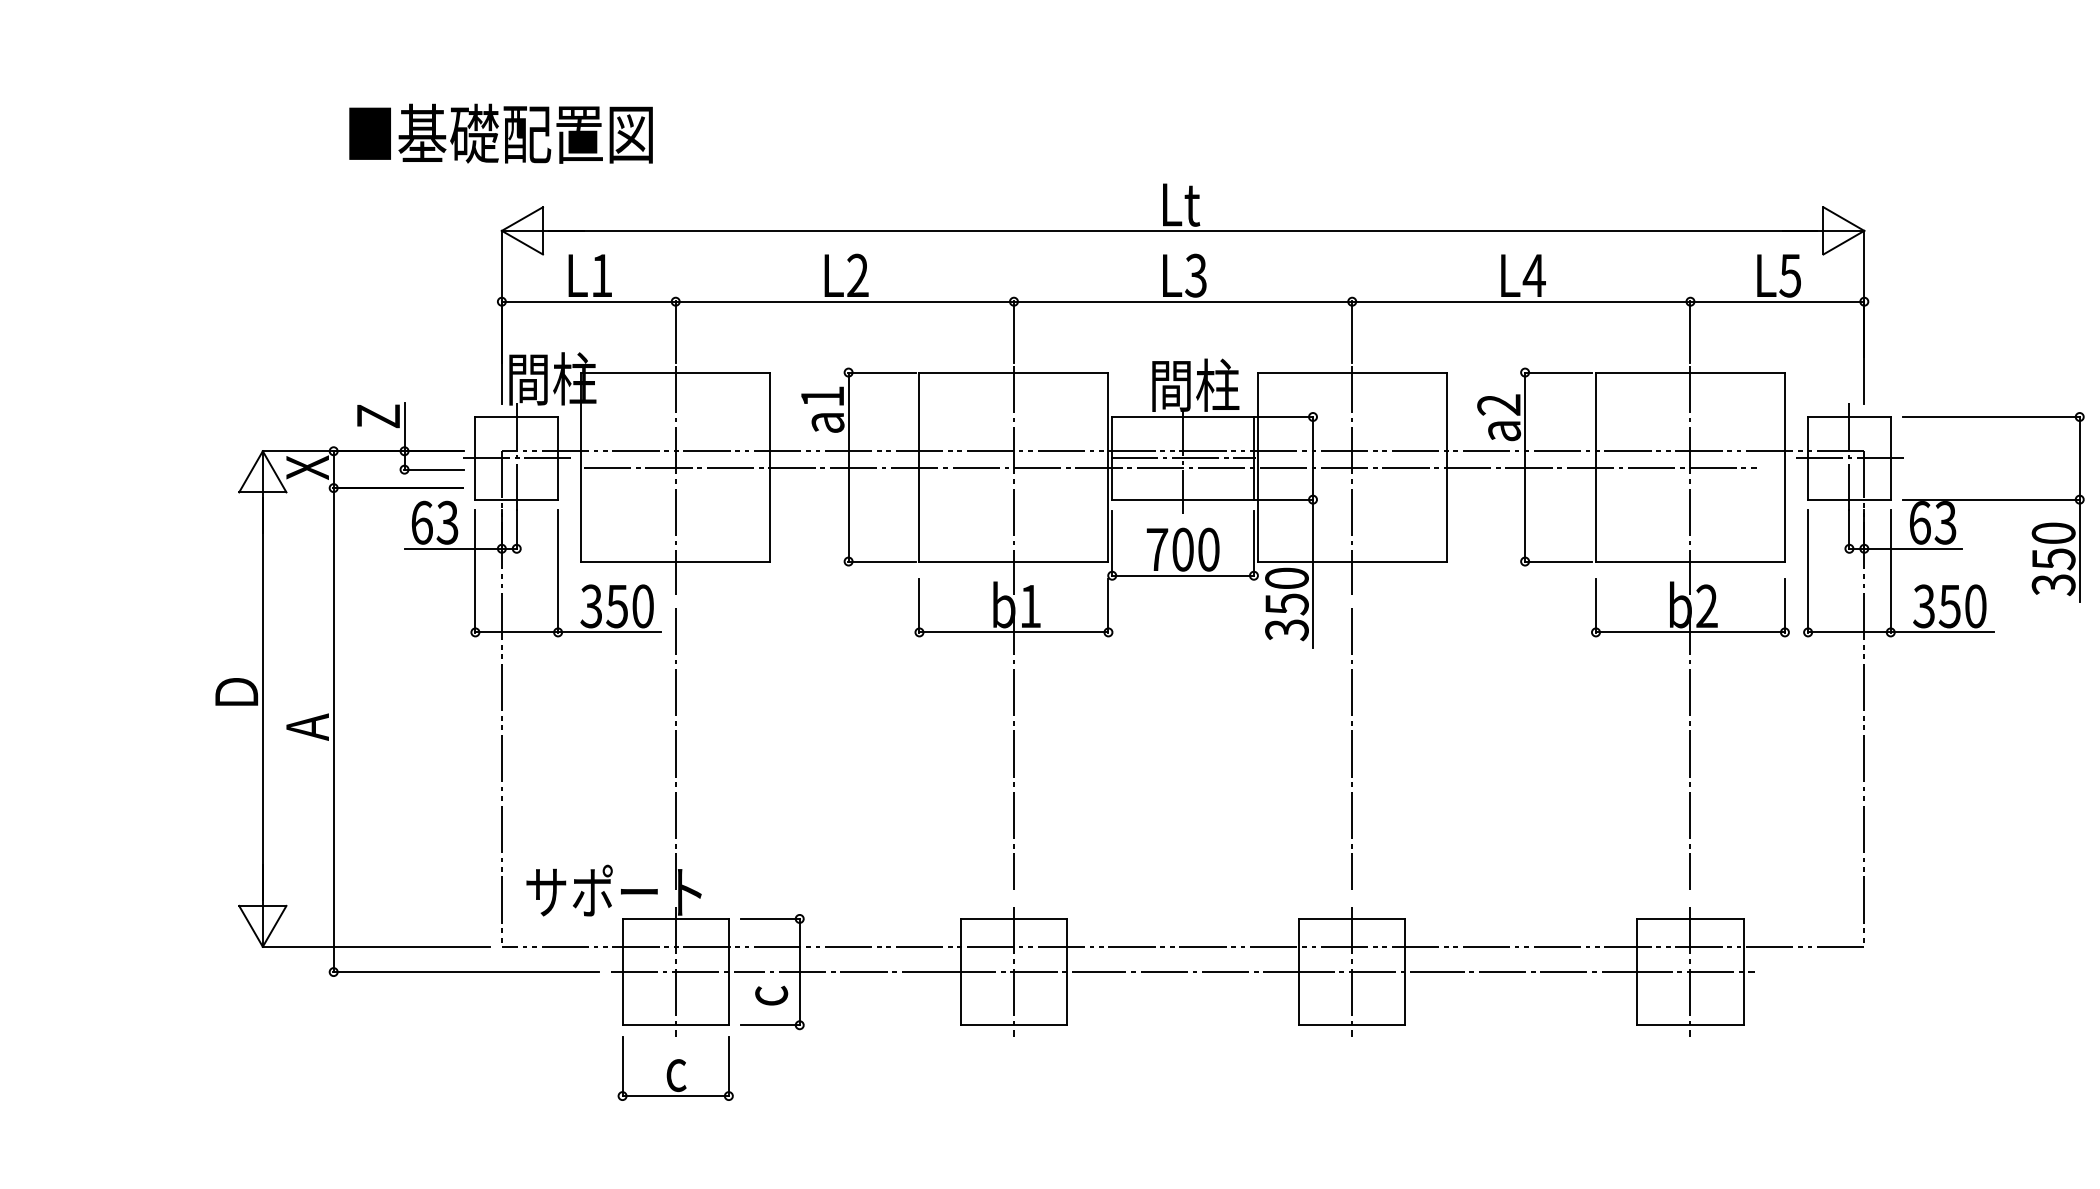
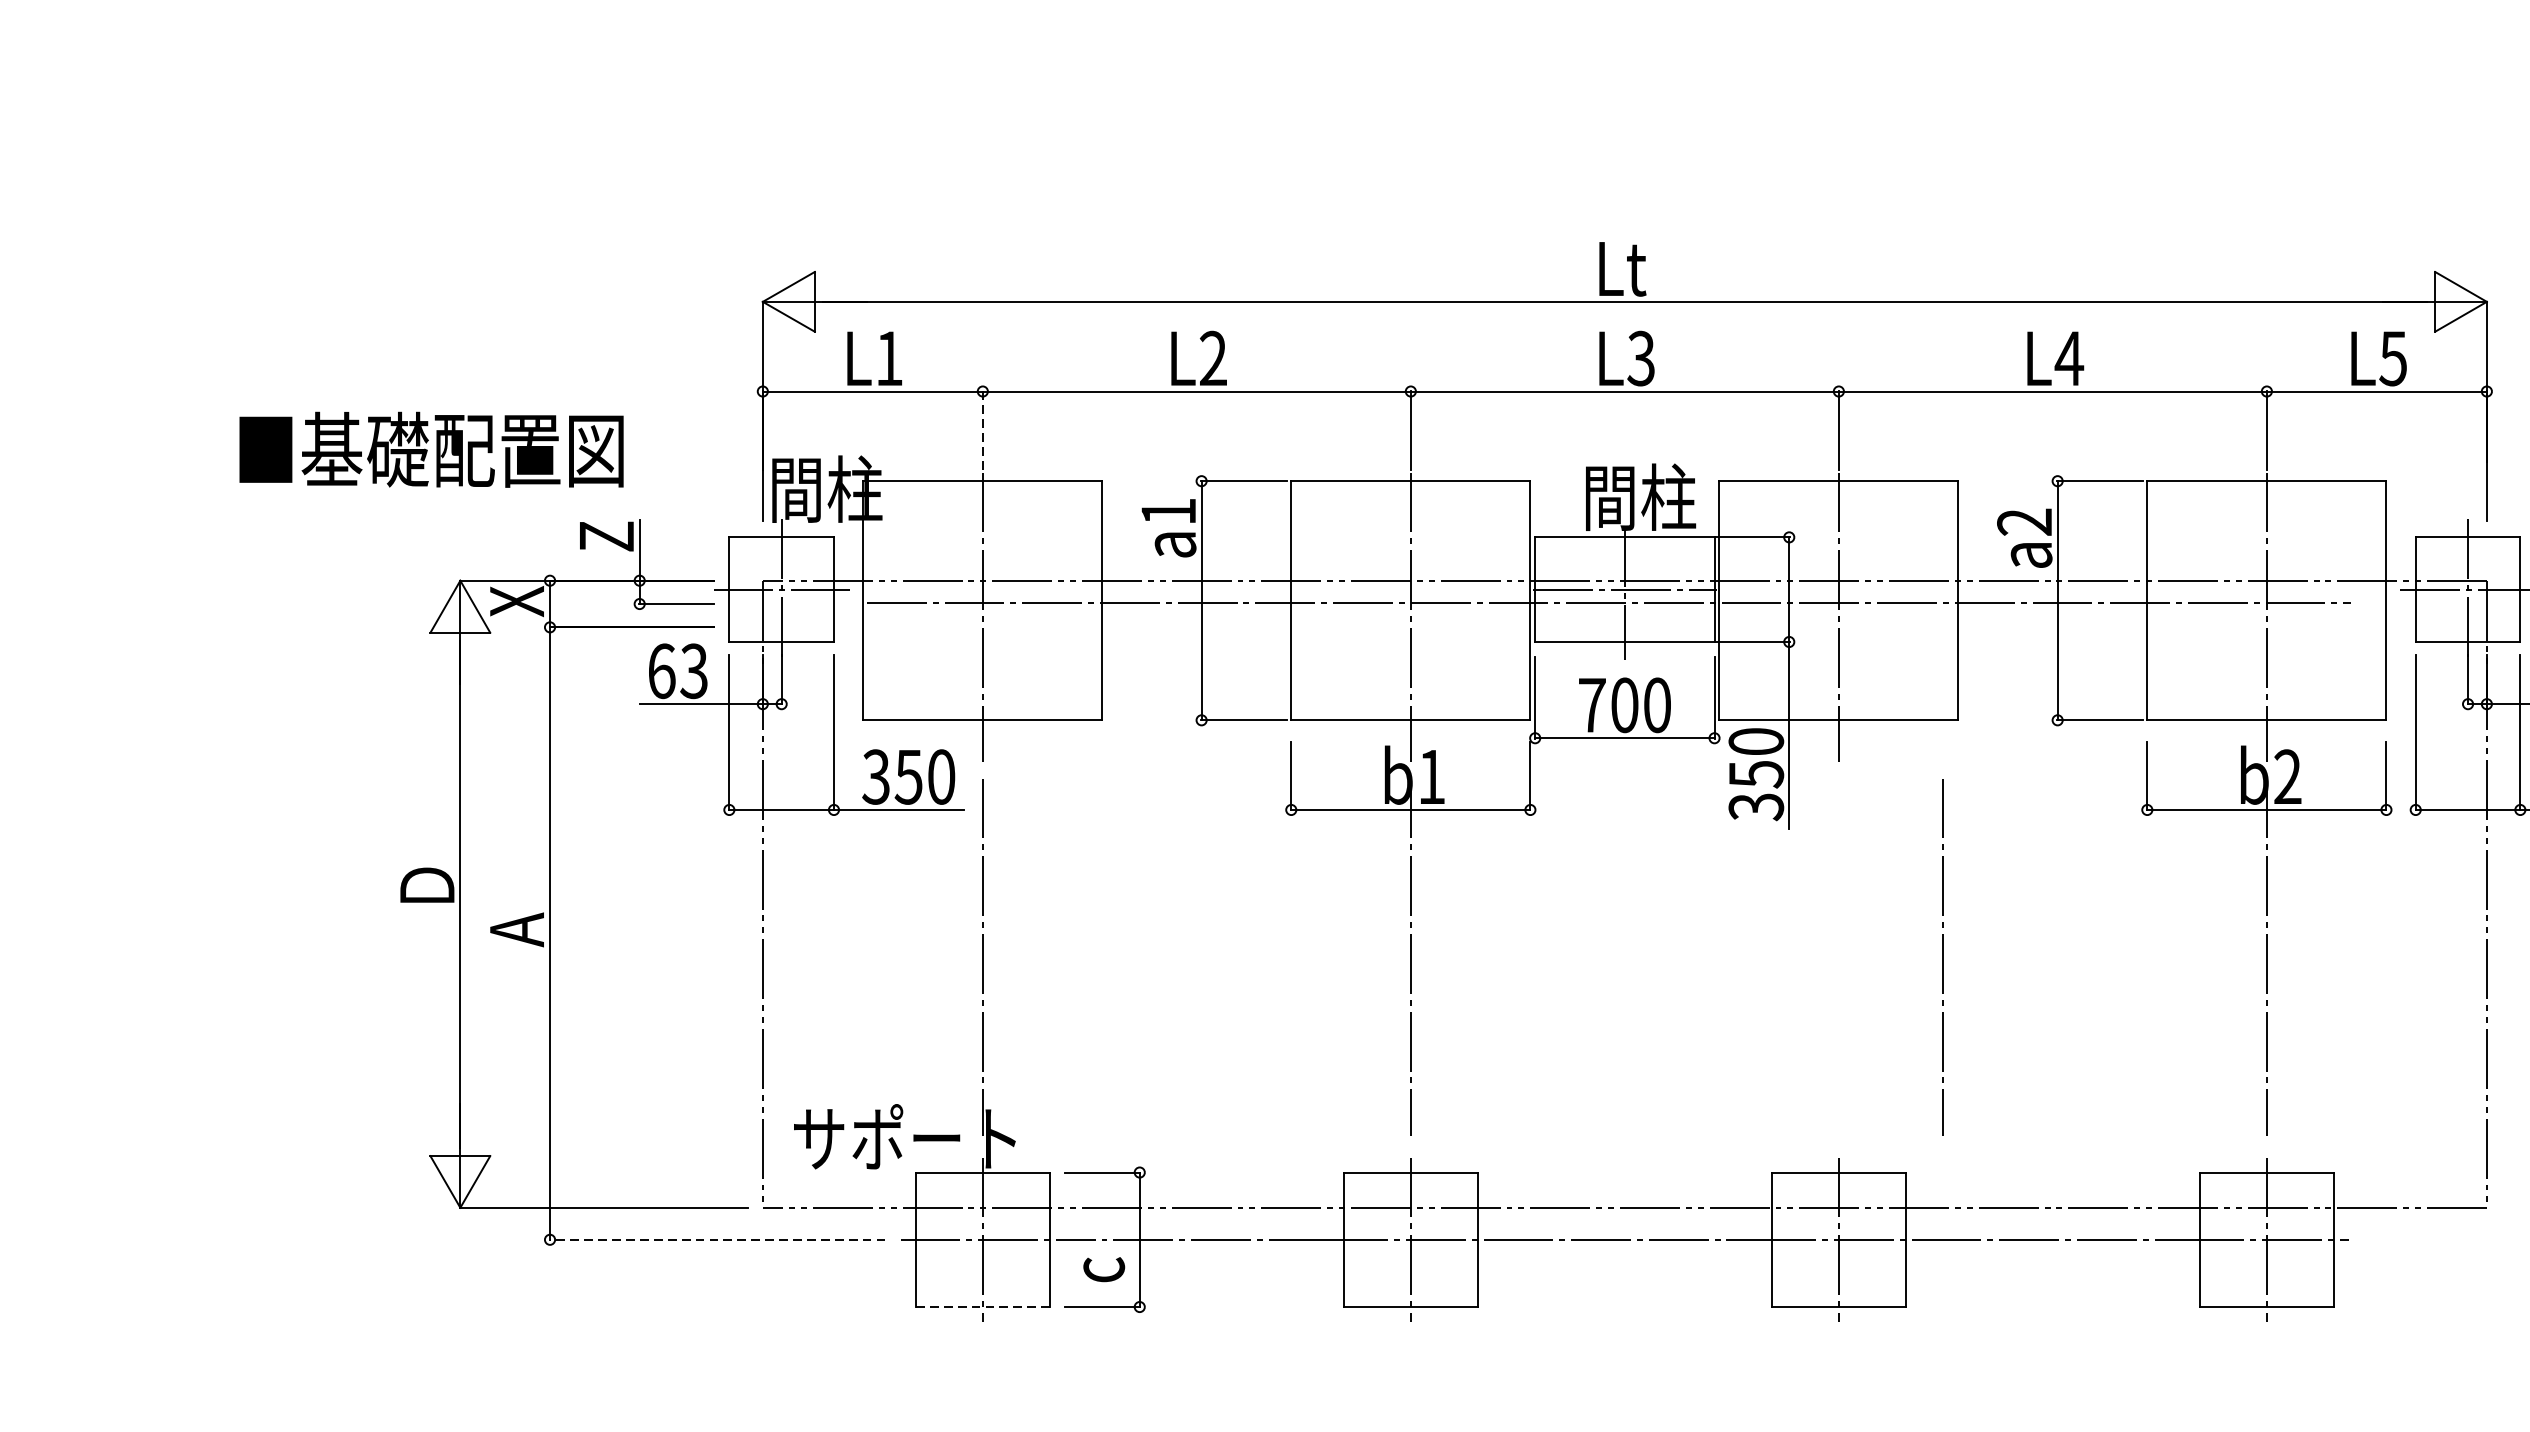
text: (500, 133) -> (430, 449), moved
line: (675, 332) -> (982, 430), solid -> dashed
line: (1351, 748) -> (1941, 956), moved
line: (466, 972) -> (718, 1240), solid -> dashed
line: (675, 1025) -> (982, 1307), solid -> dashed
part: (675, 1068) -> (982, 1361), removed

